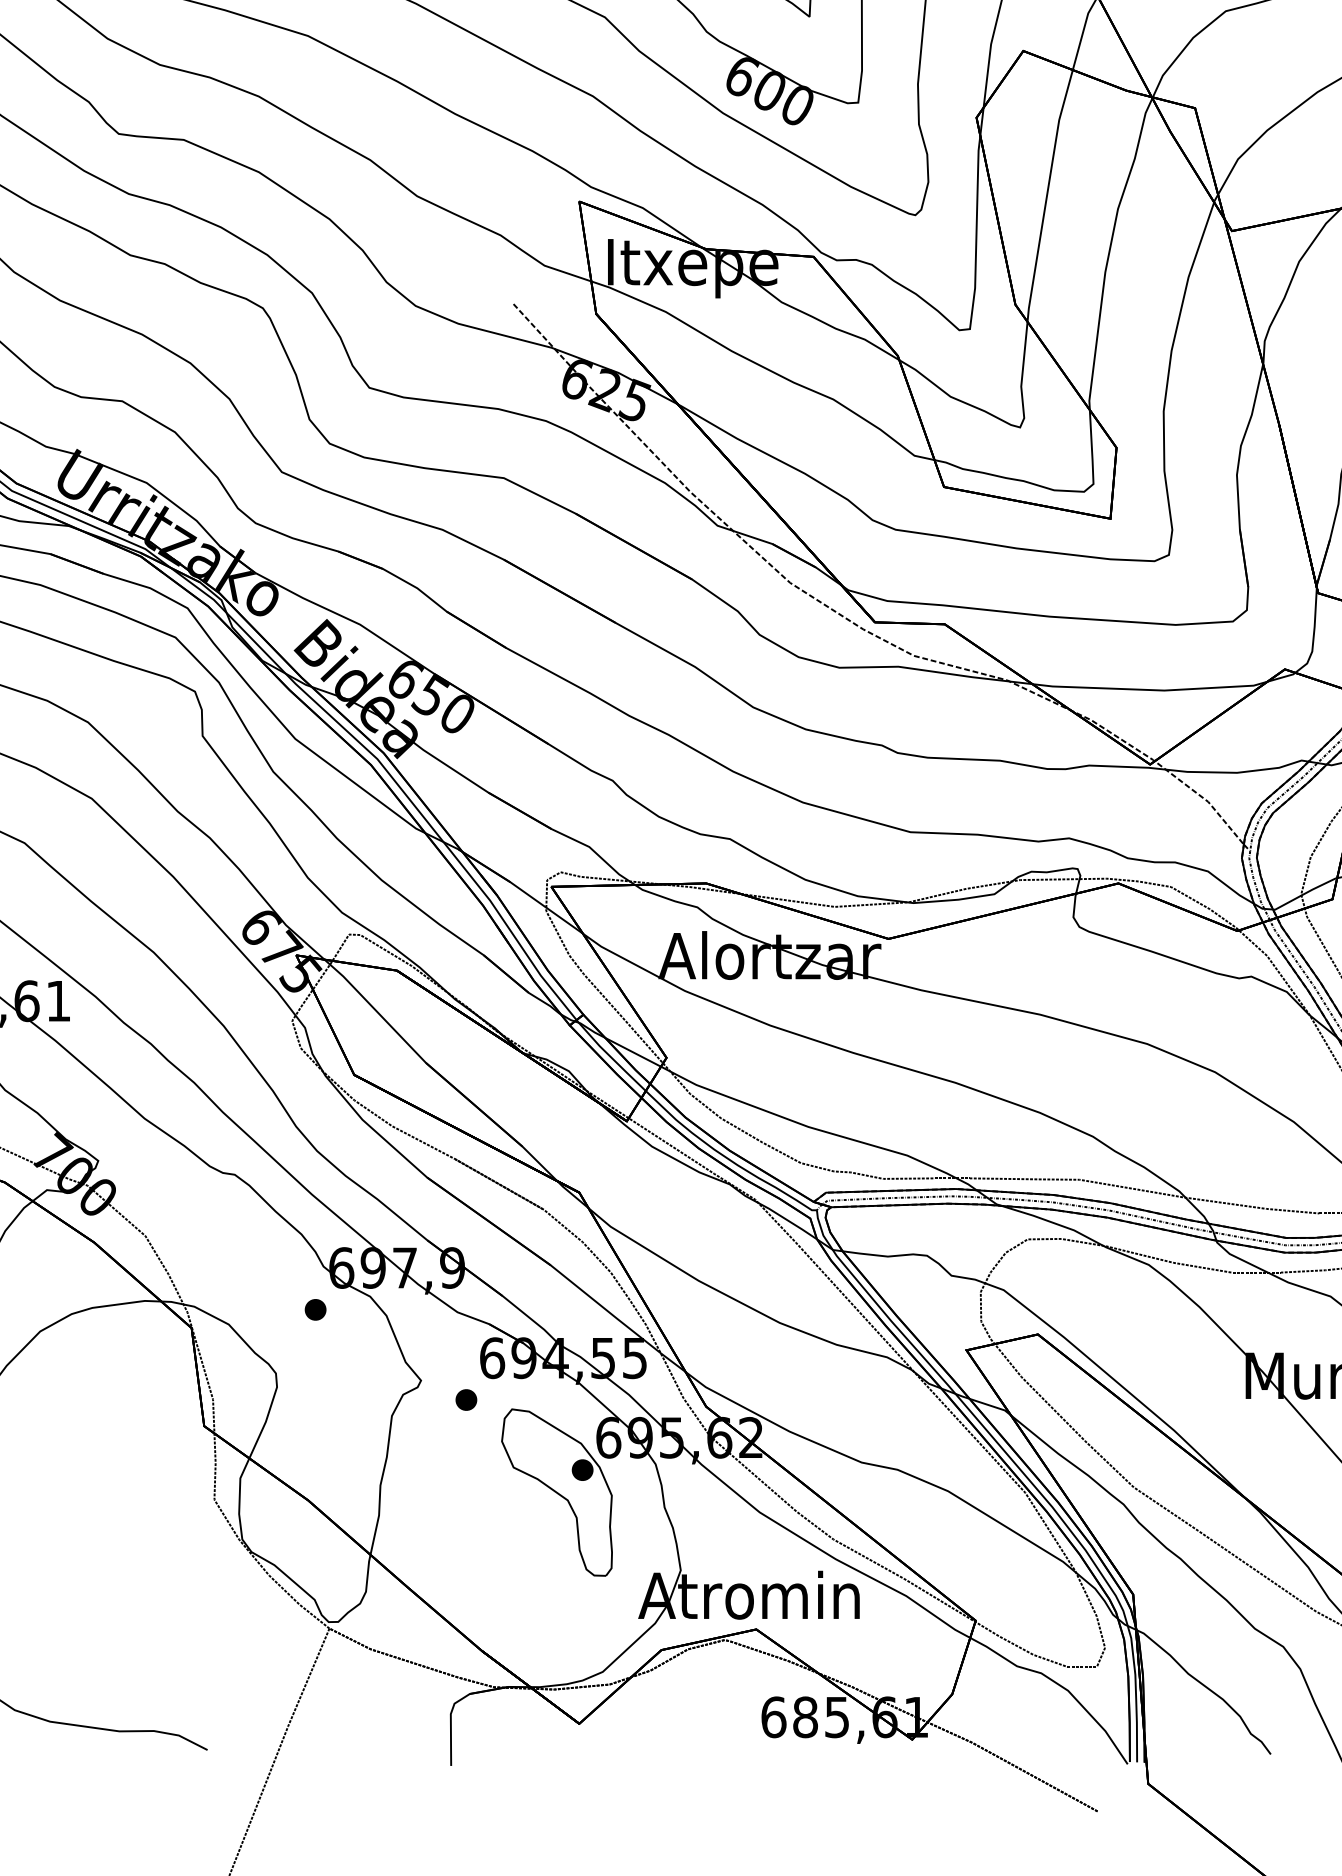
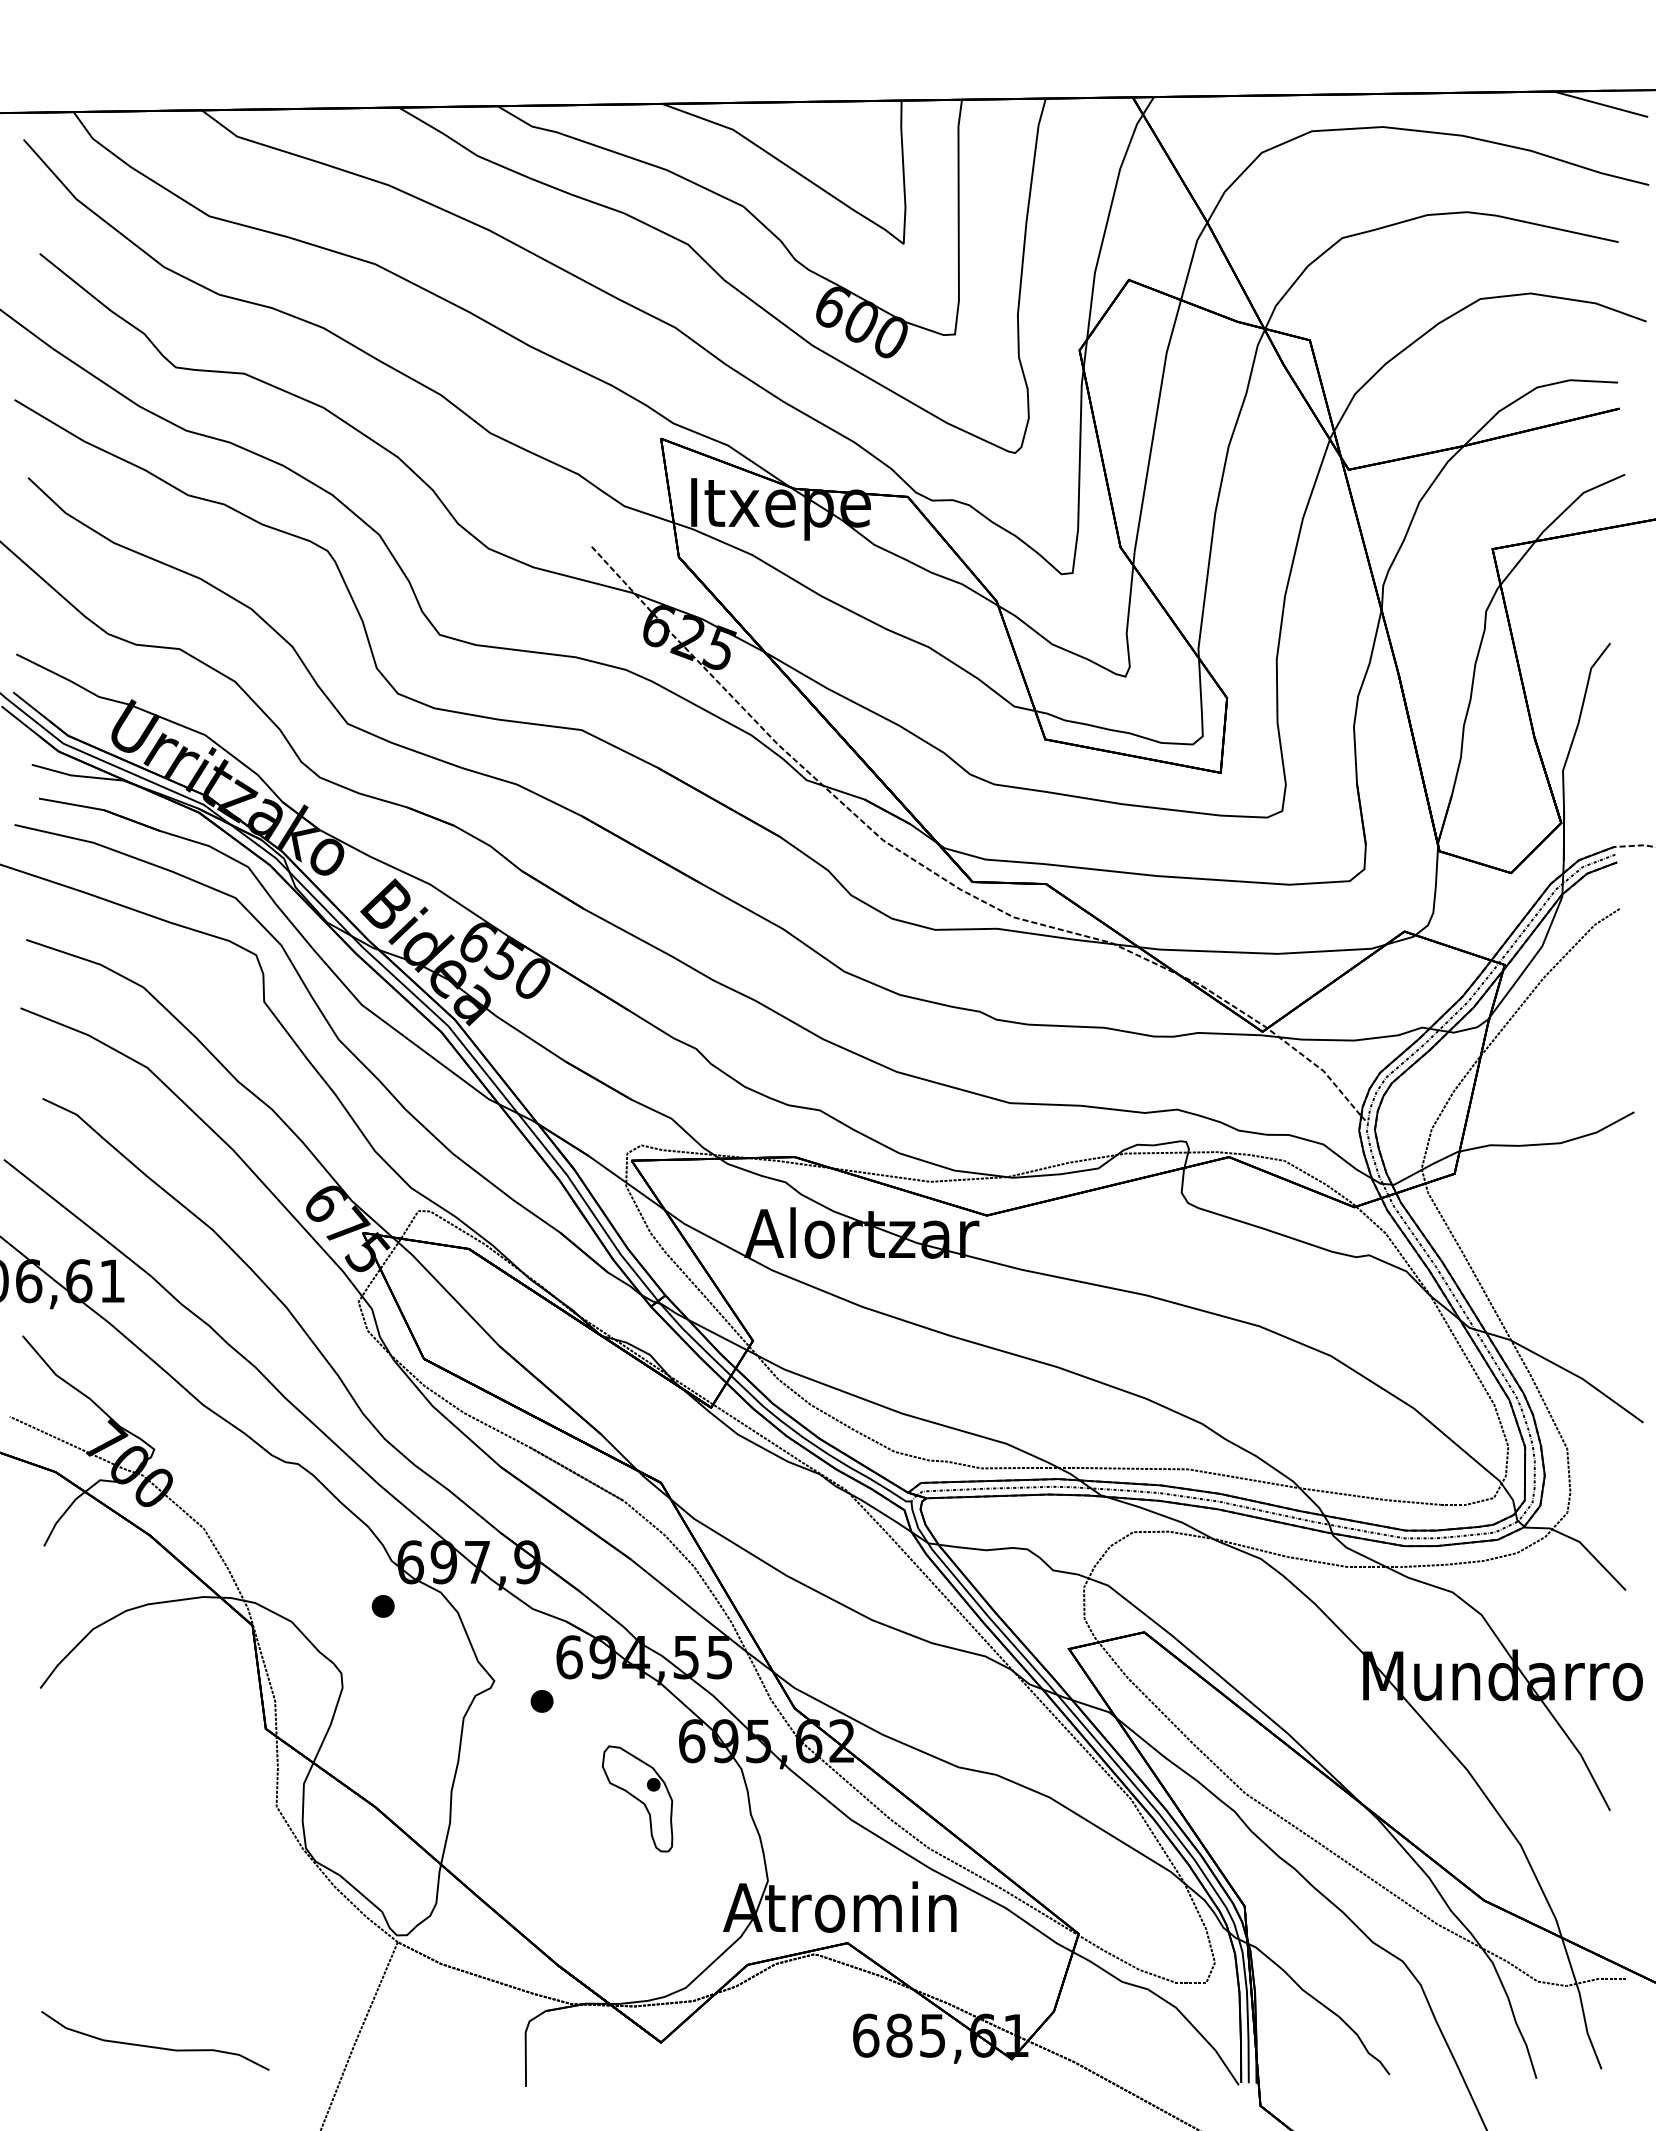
part: (556, 1492) -> (637, 1798), size x0.6

